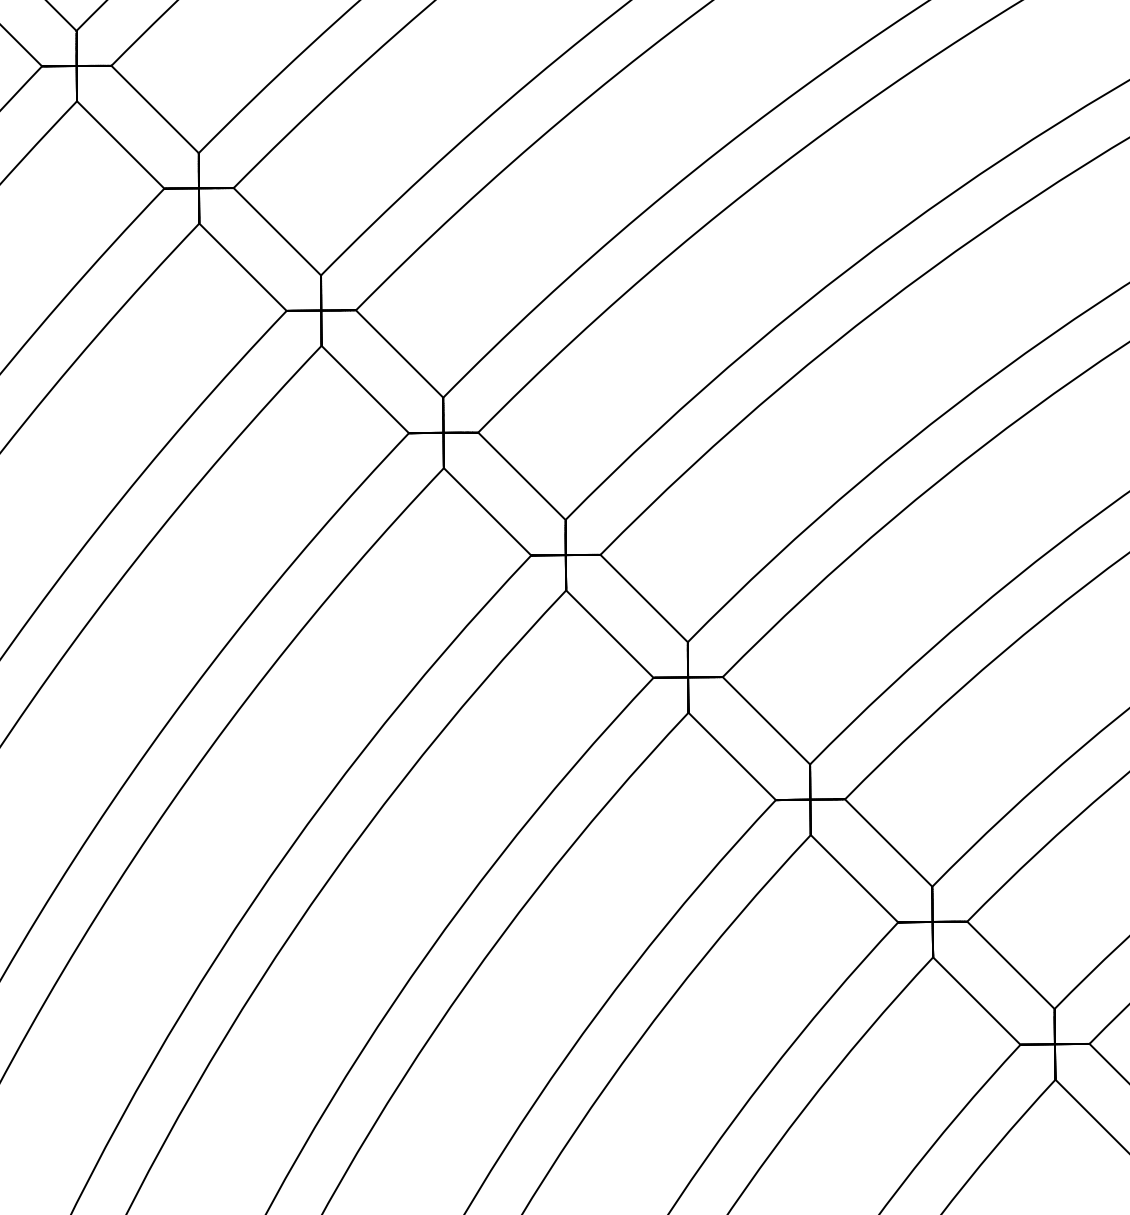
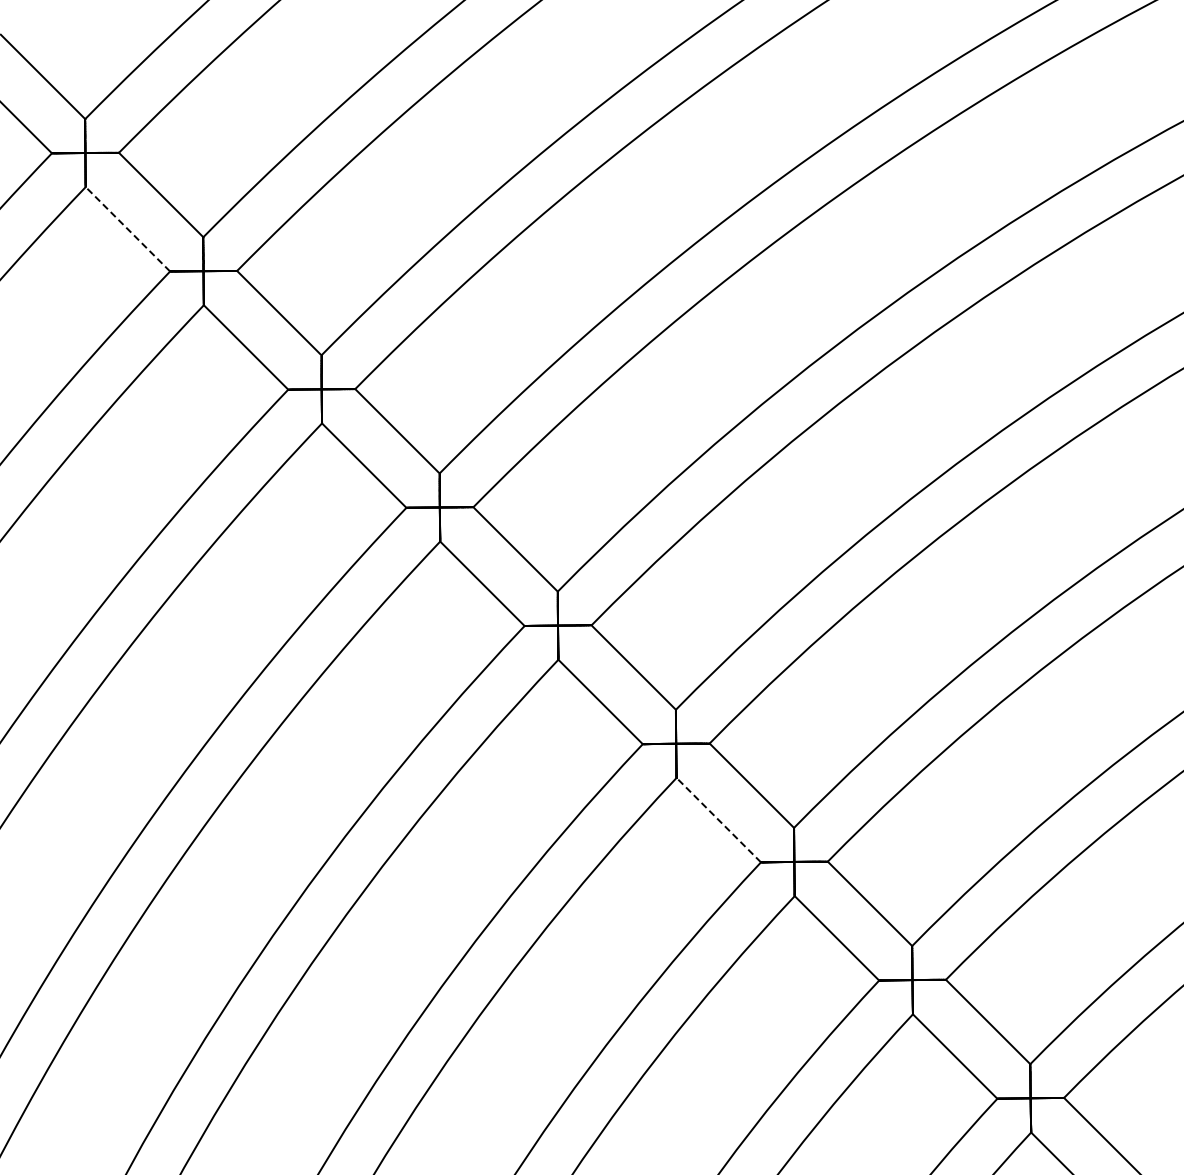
line: (120, 145) -> (127, 229), solid -> dashed
line: (731, 756) -> (718, 820), solid -> dashed

